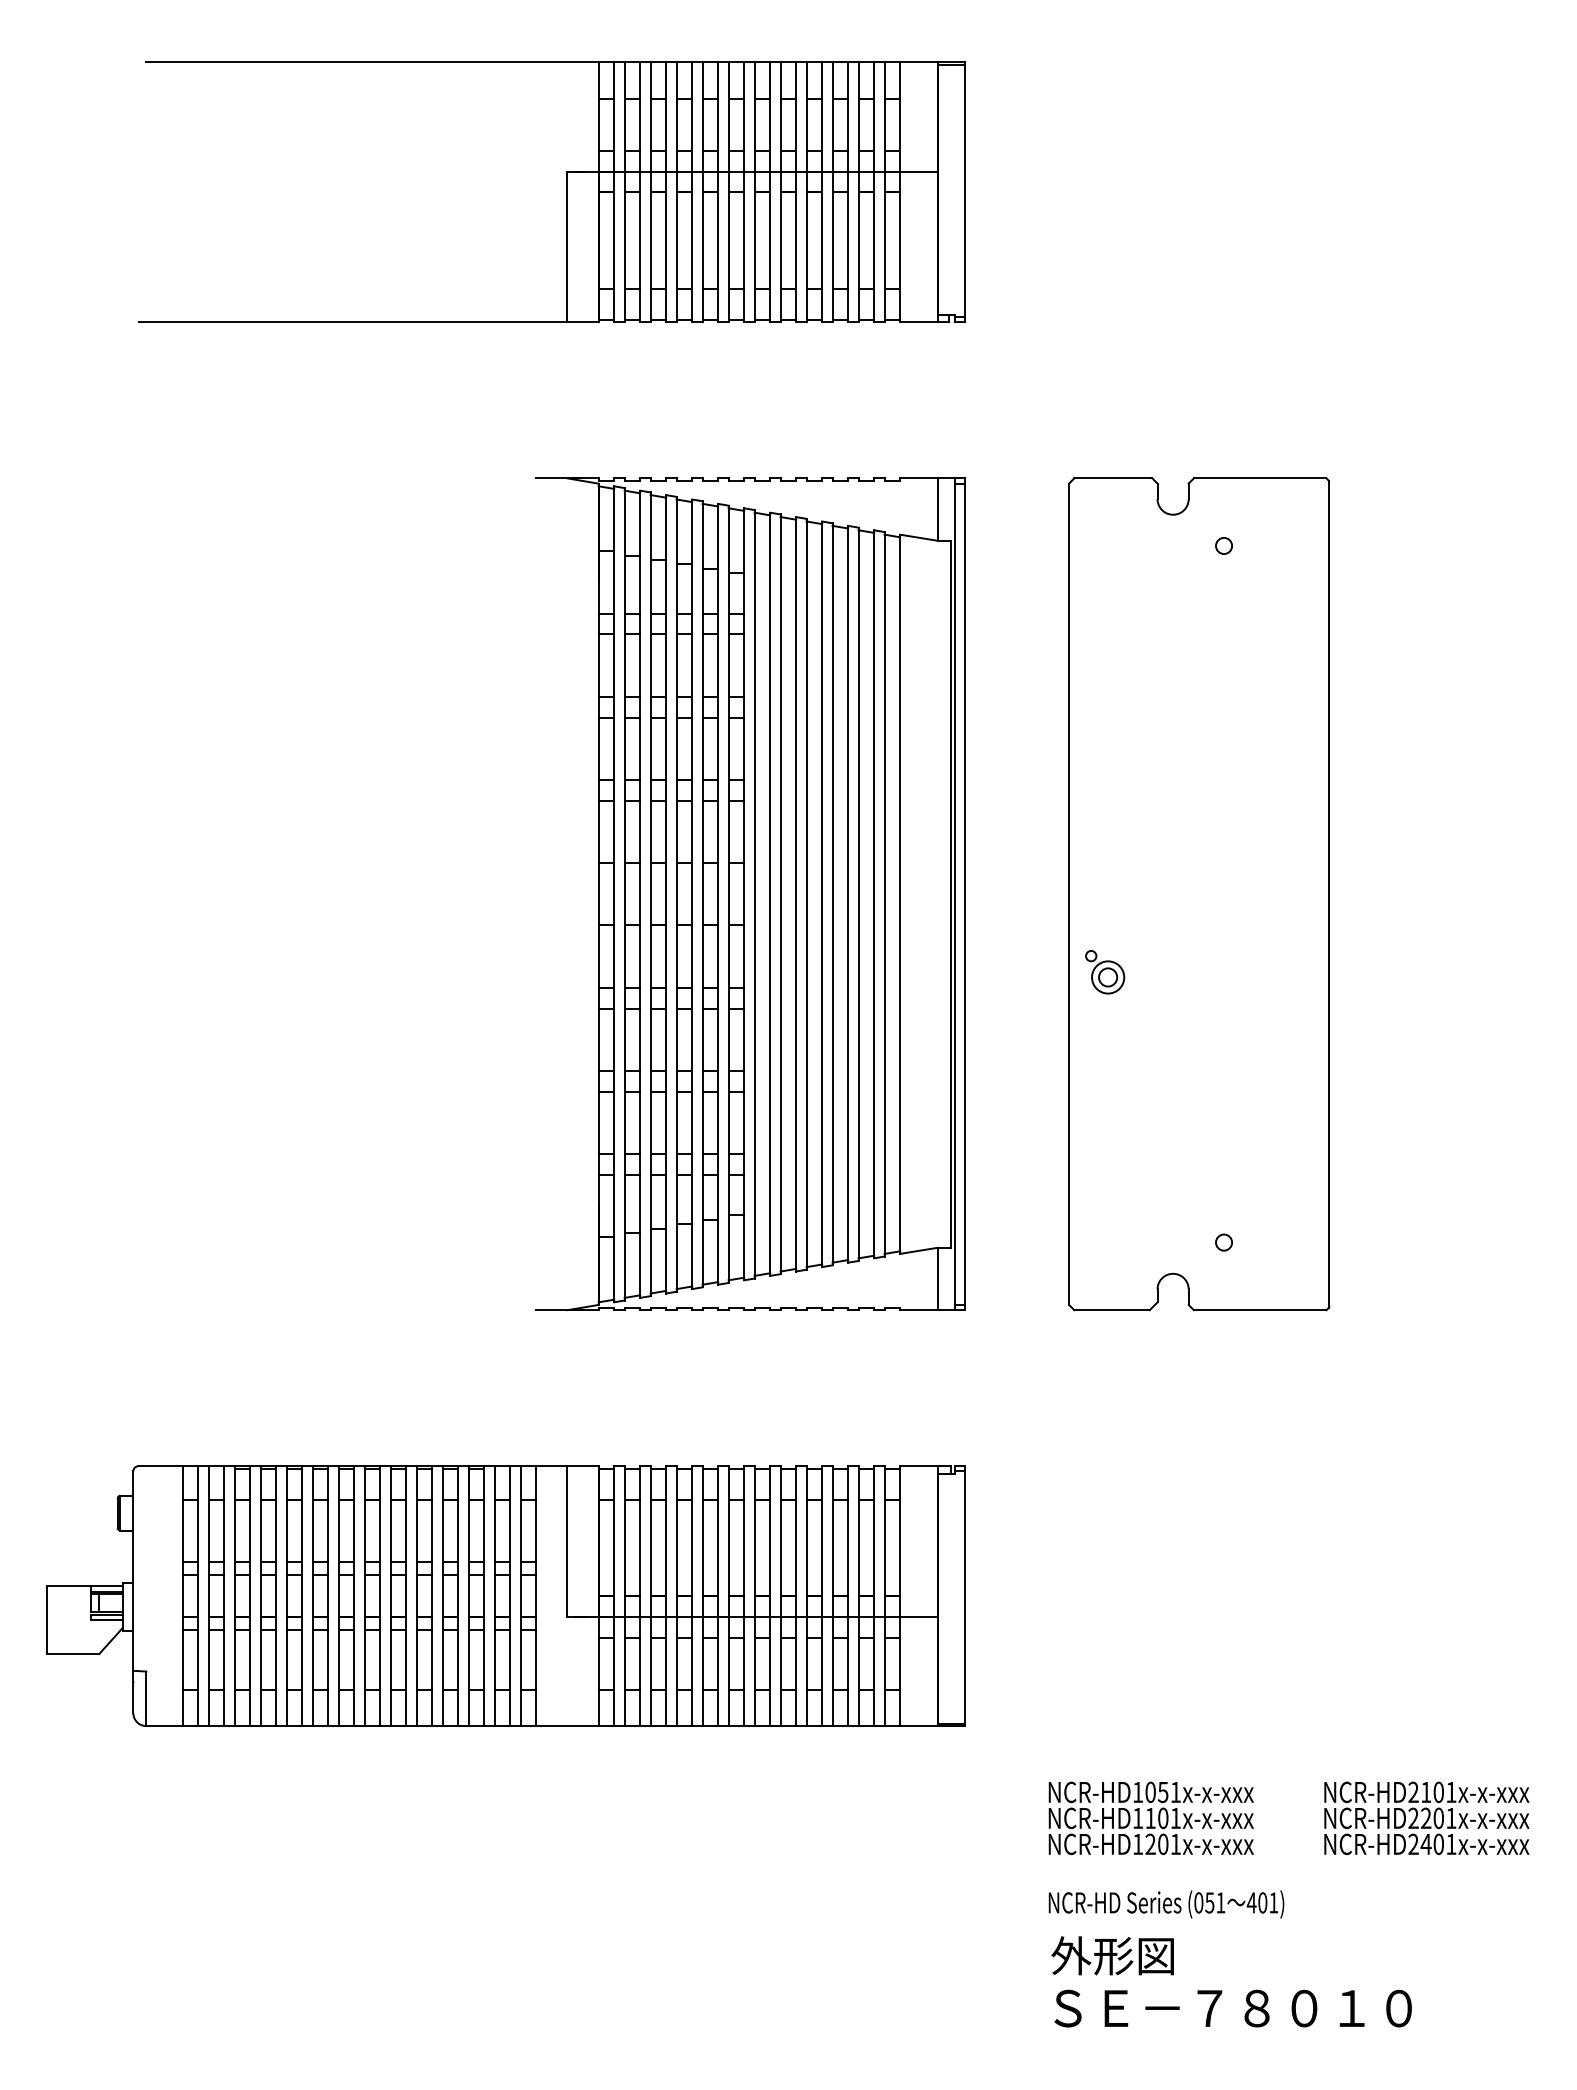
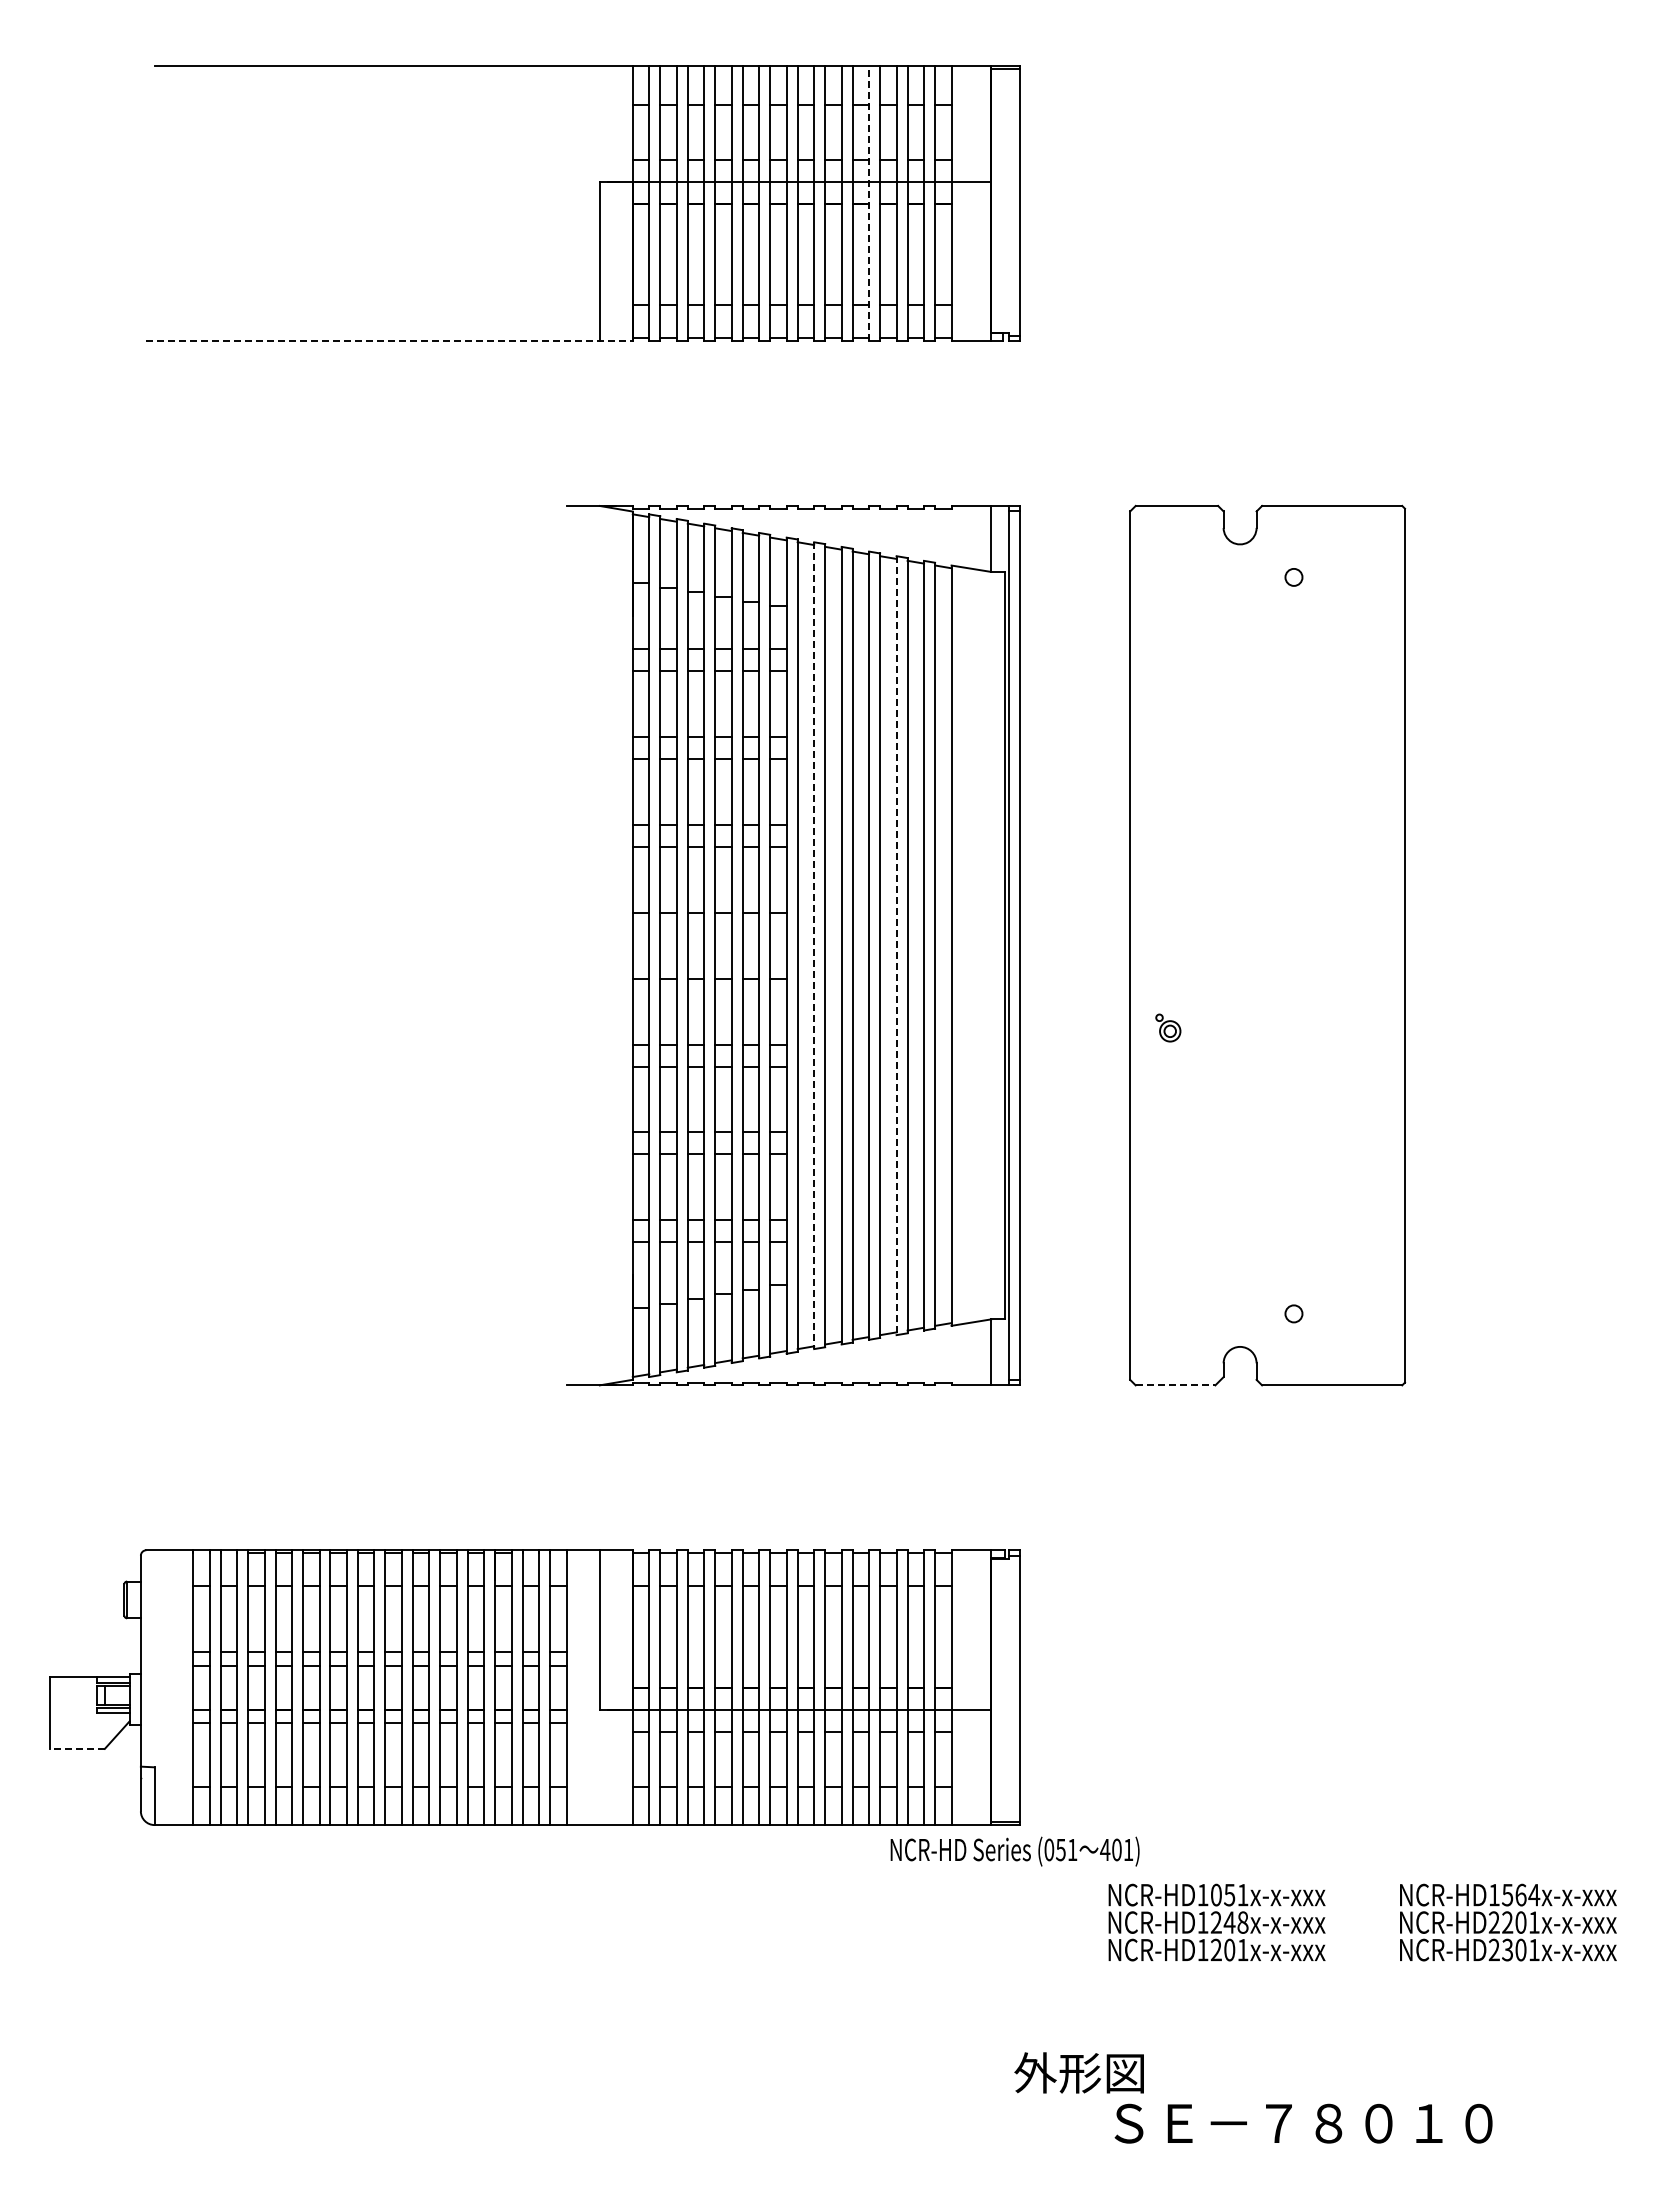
line: (822, 192) -> (869, 203), solid -> dashed
line: (369, 322) -> (390, 341), solid -> dashed
line: (770, 895) -> (814, 946), solid -> dashed
line: (848, 895) -> (896, 946), solid -> dashed
part: (1105, 971) -> (1168, 1027), size x0.6
line: (1111, 1310) -> (1175, 1385), solid -> dashed
line: (72, 1653) -> (76, 1748), solid -> dashed
text: (1432, 1791) -> (1514, 1894), NCR-HD2101x-x-xxx -> NCR-HD1564x-x-xxx
text: (1163, 1818) -> (1229, 1922), NCR-HD1101x-x-xxx -> NCR-HD1248x-x-xxx
text: (1426, 1843) -> (1507, 1949), NCR-HD2401x-x-xxx -> NCR-HD2301x-x-xxx
text: (1165, 1904) -> (1014, 1851), moved
text: (1111, 1955) -> (1078, 2072), moved

